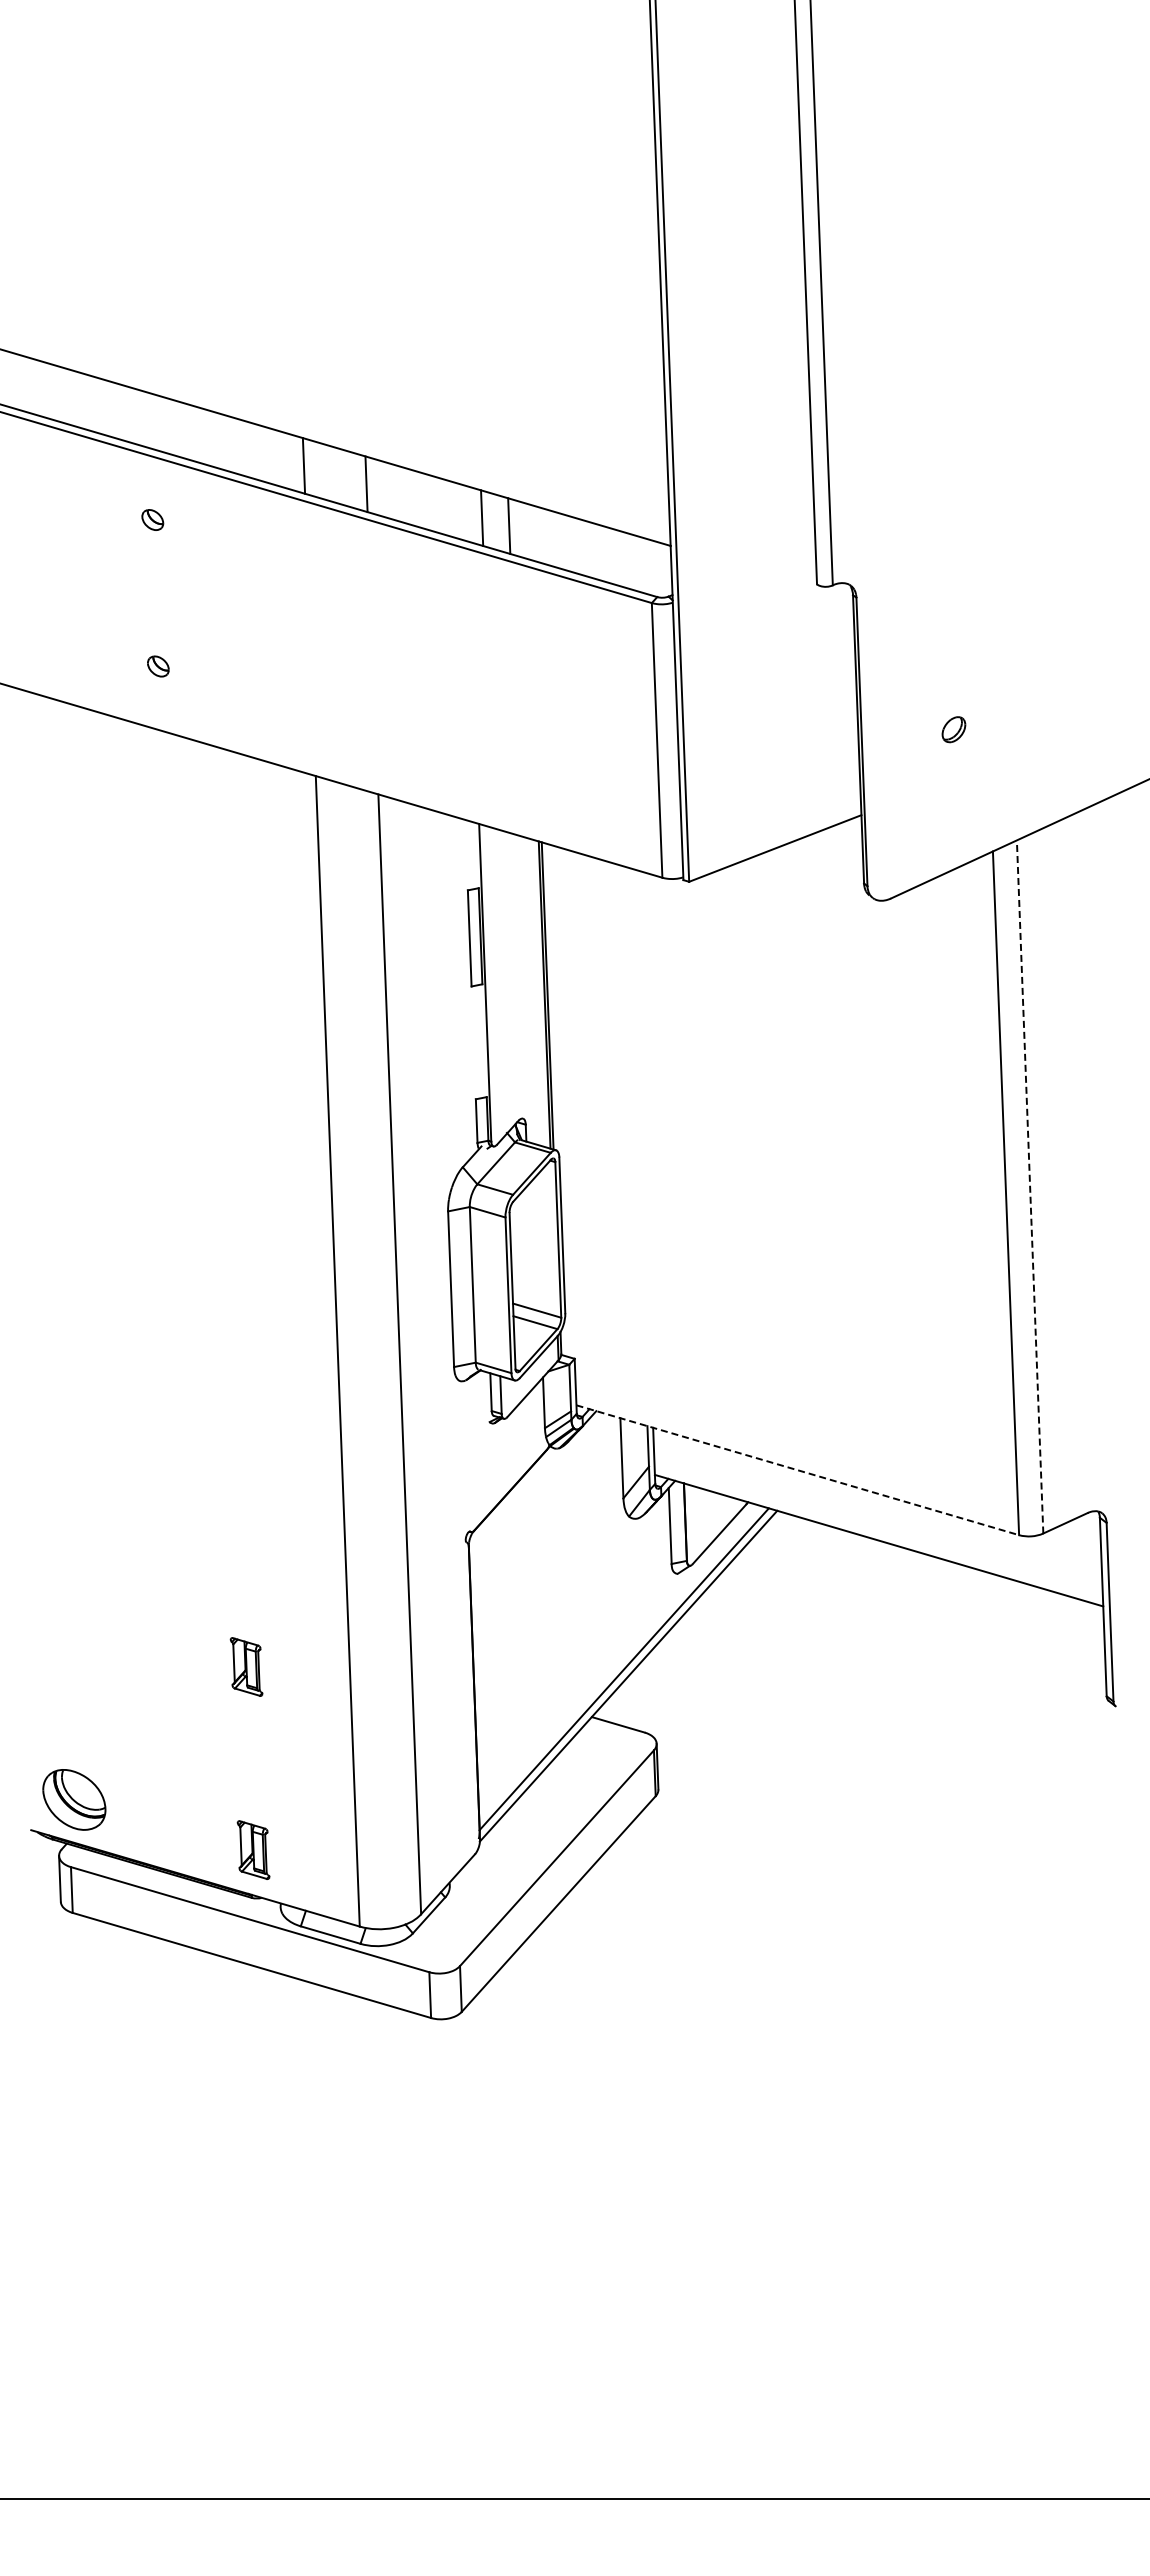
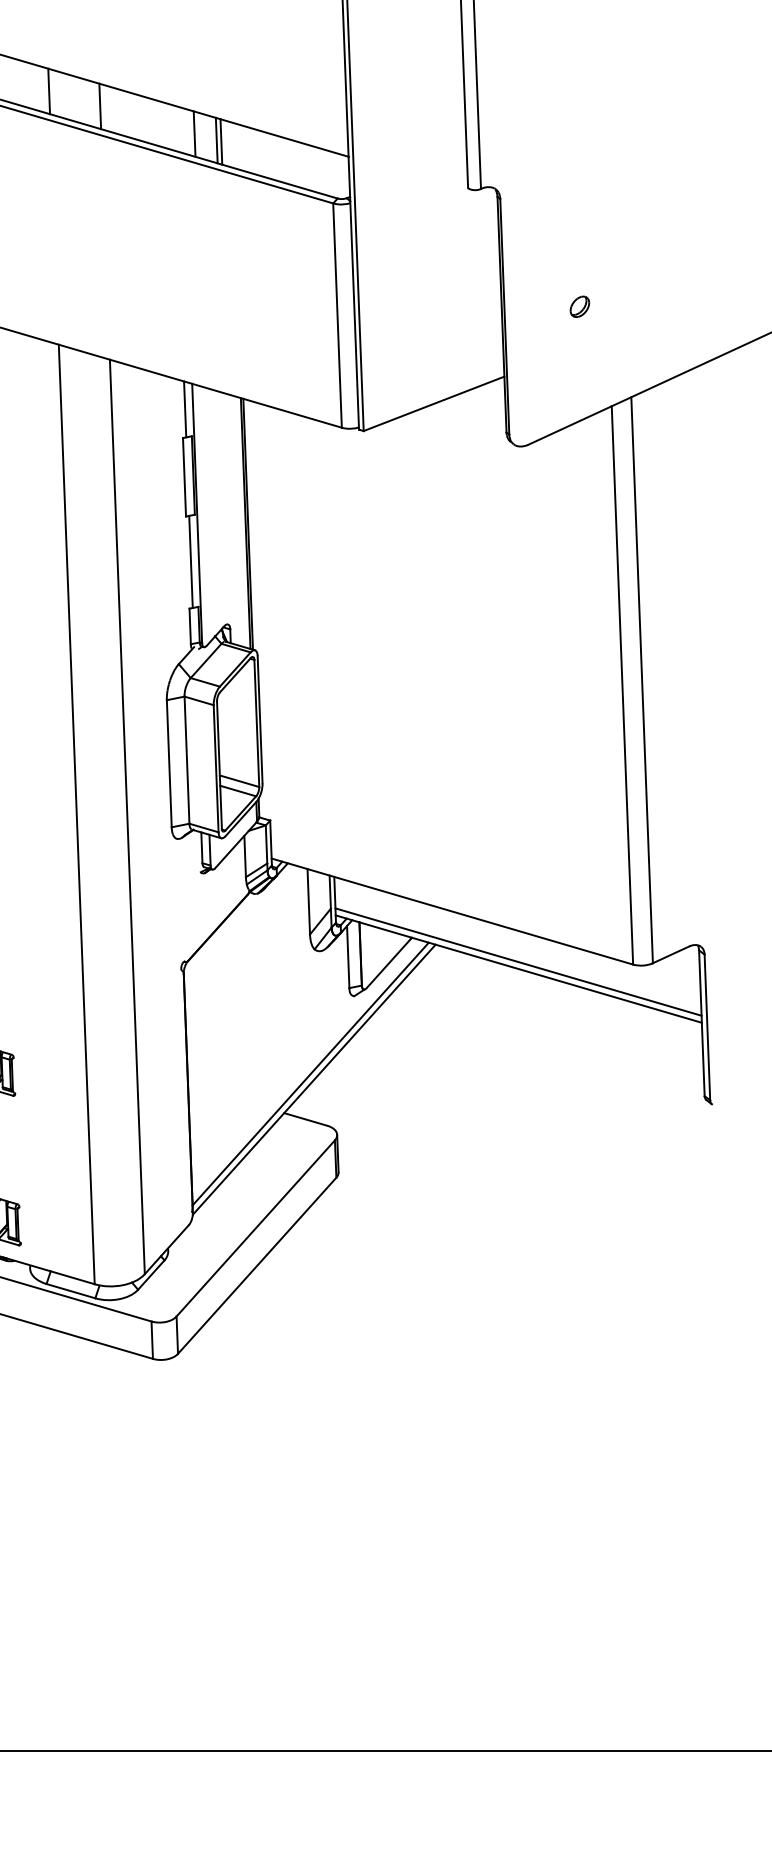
line: (514, 527) -> (221, 141), added
line: (470, 855) -> (185, 409), added
line: (477, 1042) -> (190, 562), added
line: (1030, 1186) -> (642, 679), dashed -> solid
line: (797, 1470) -> (452, 911), dashed -> solid
line: (878, 1531) -> (518, 961), added

